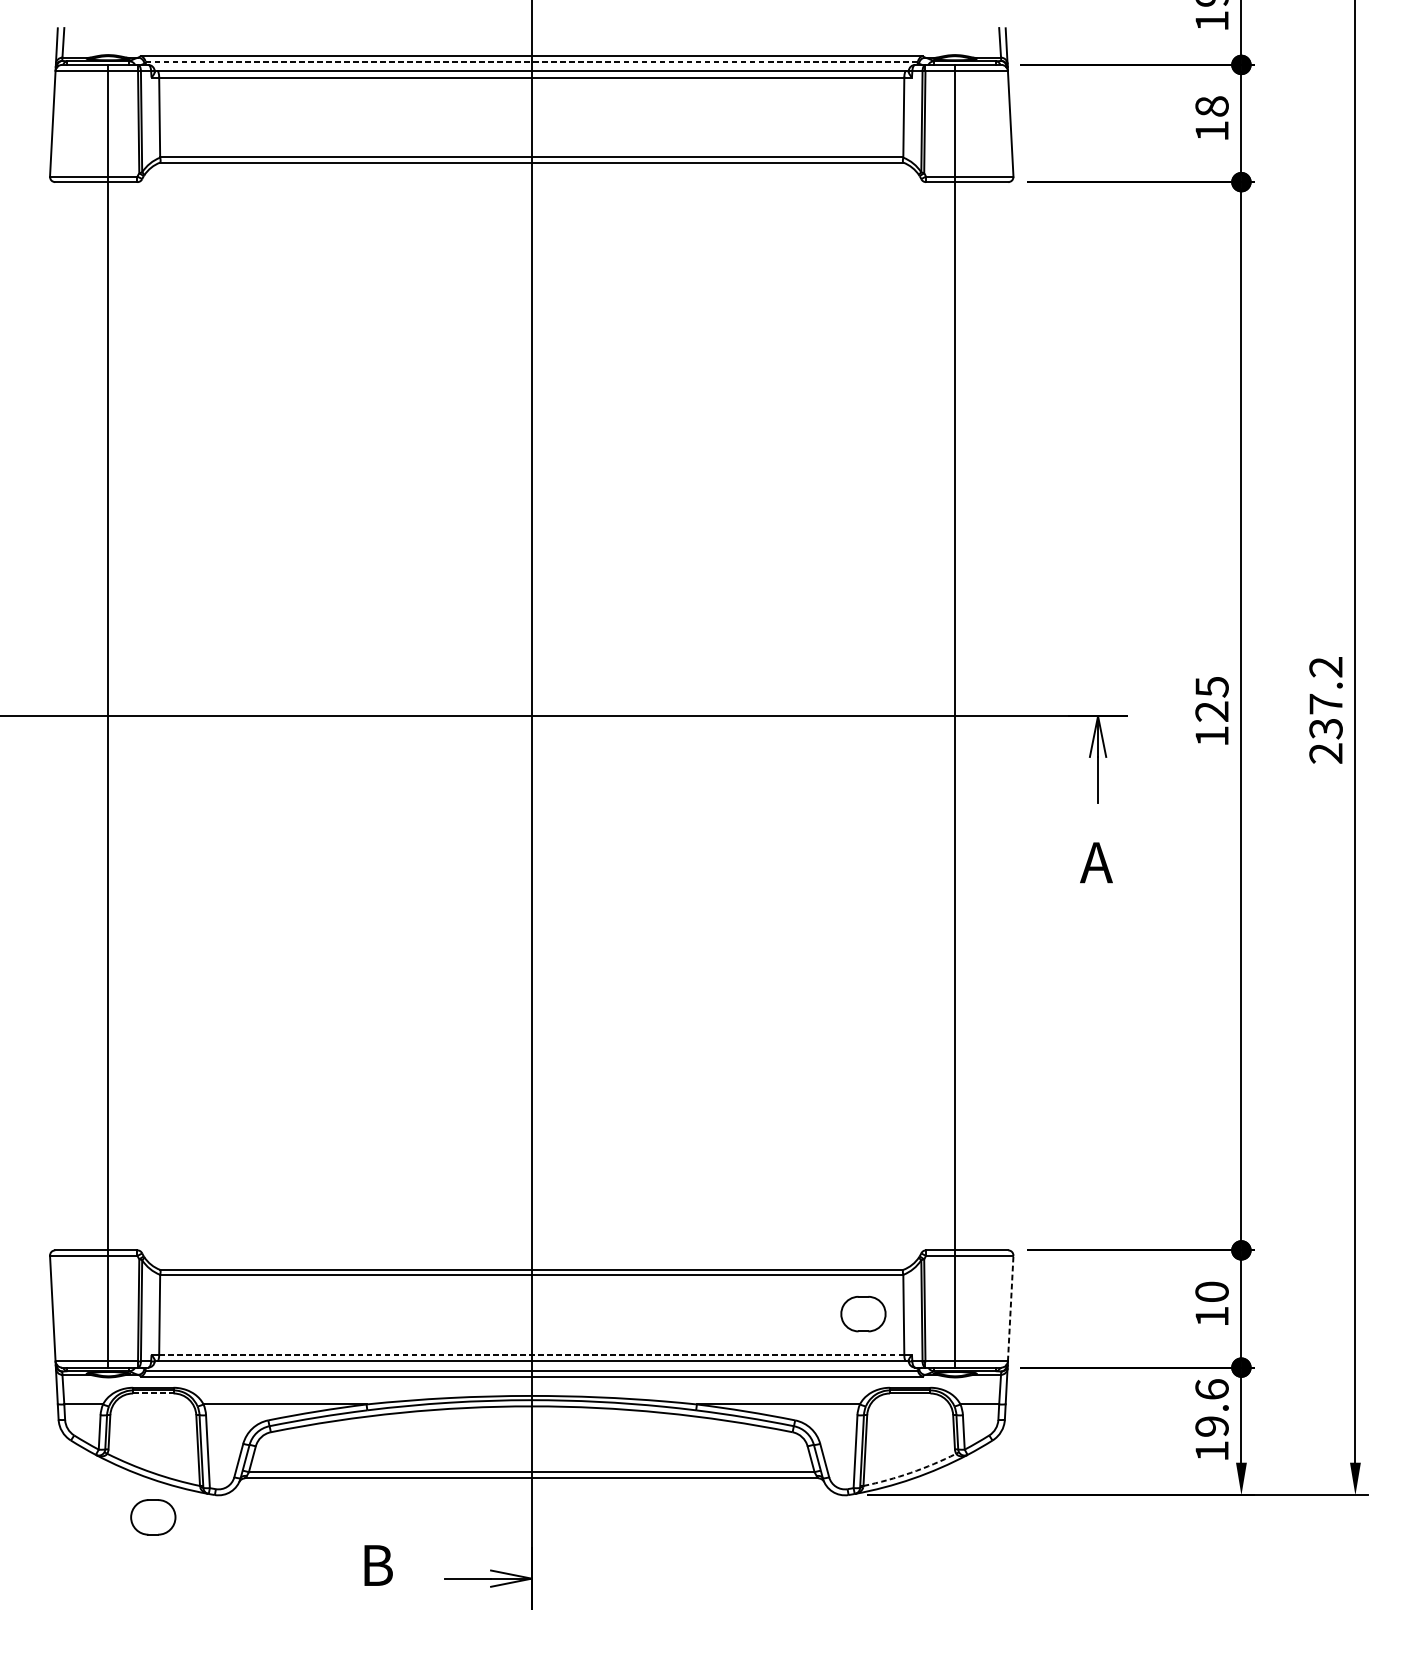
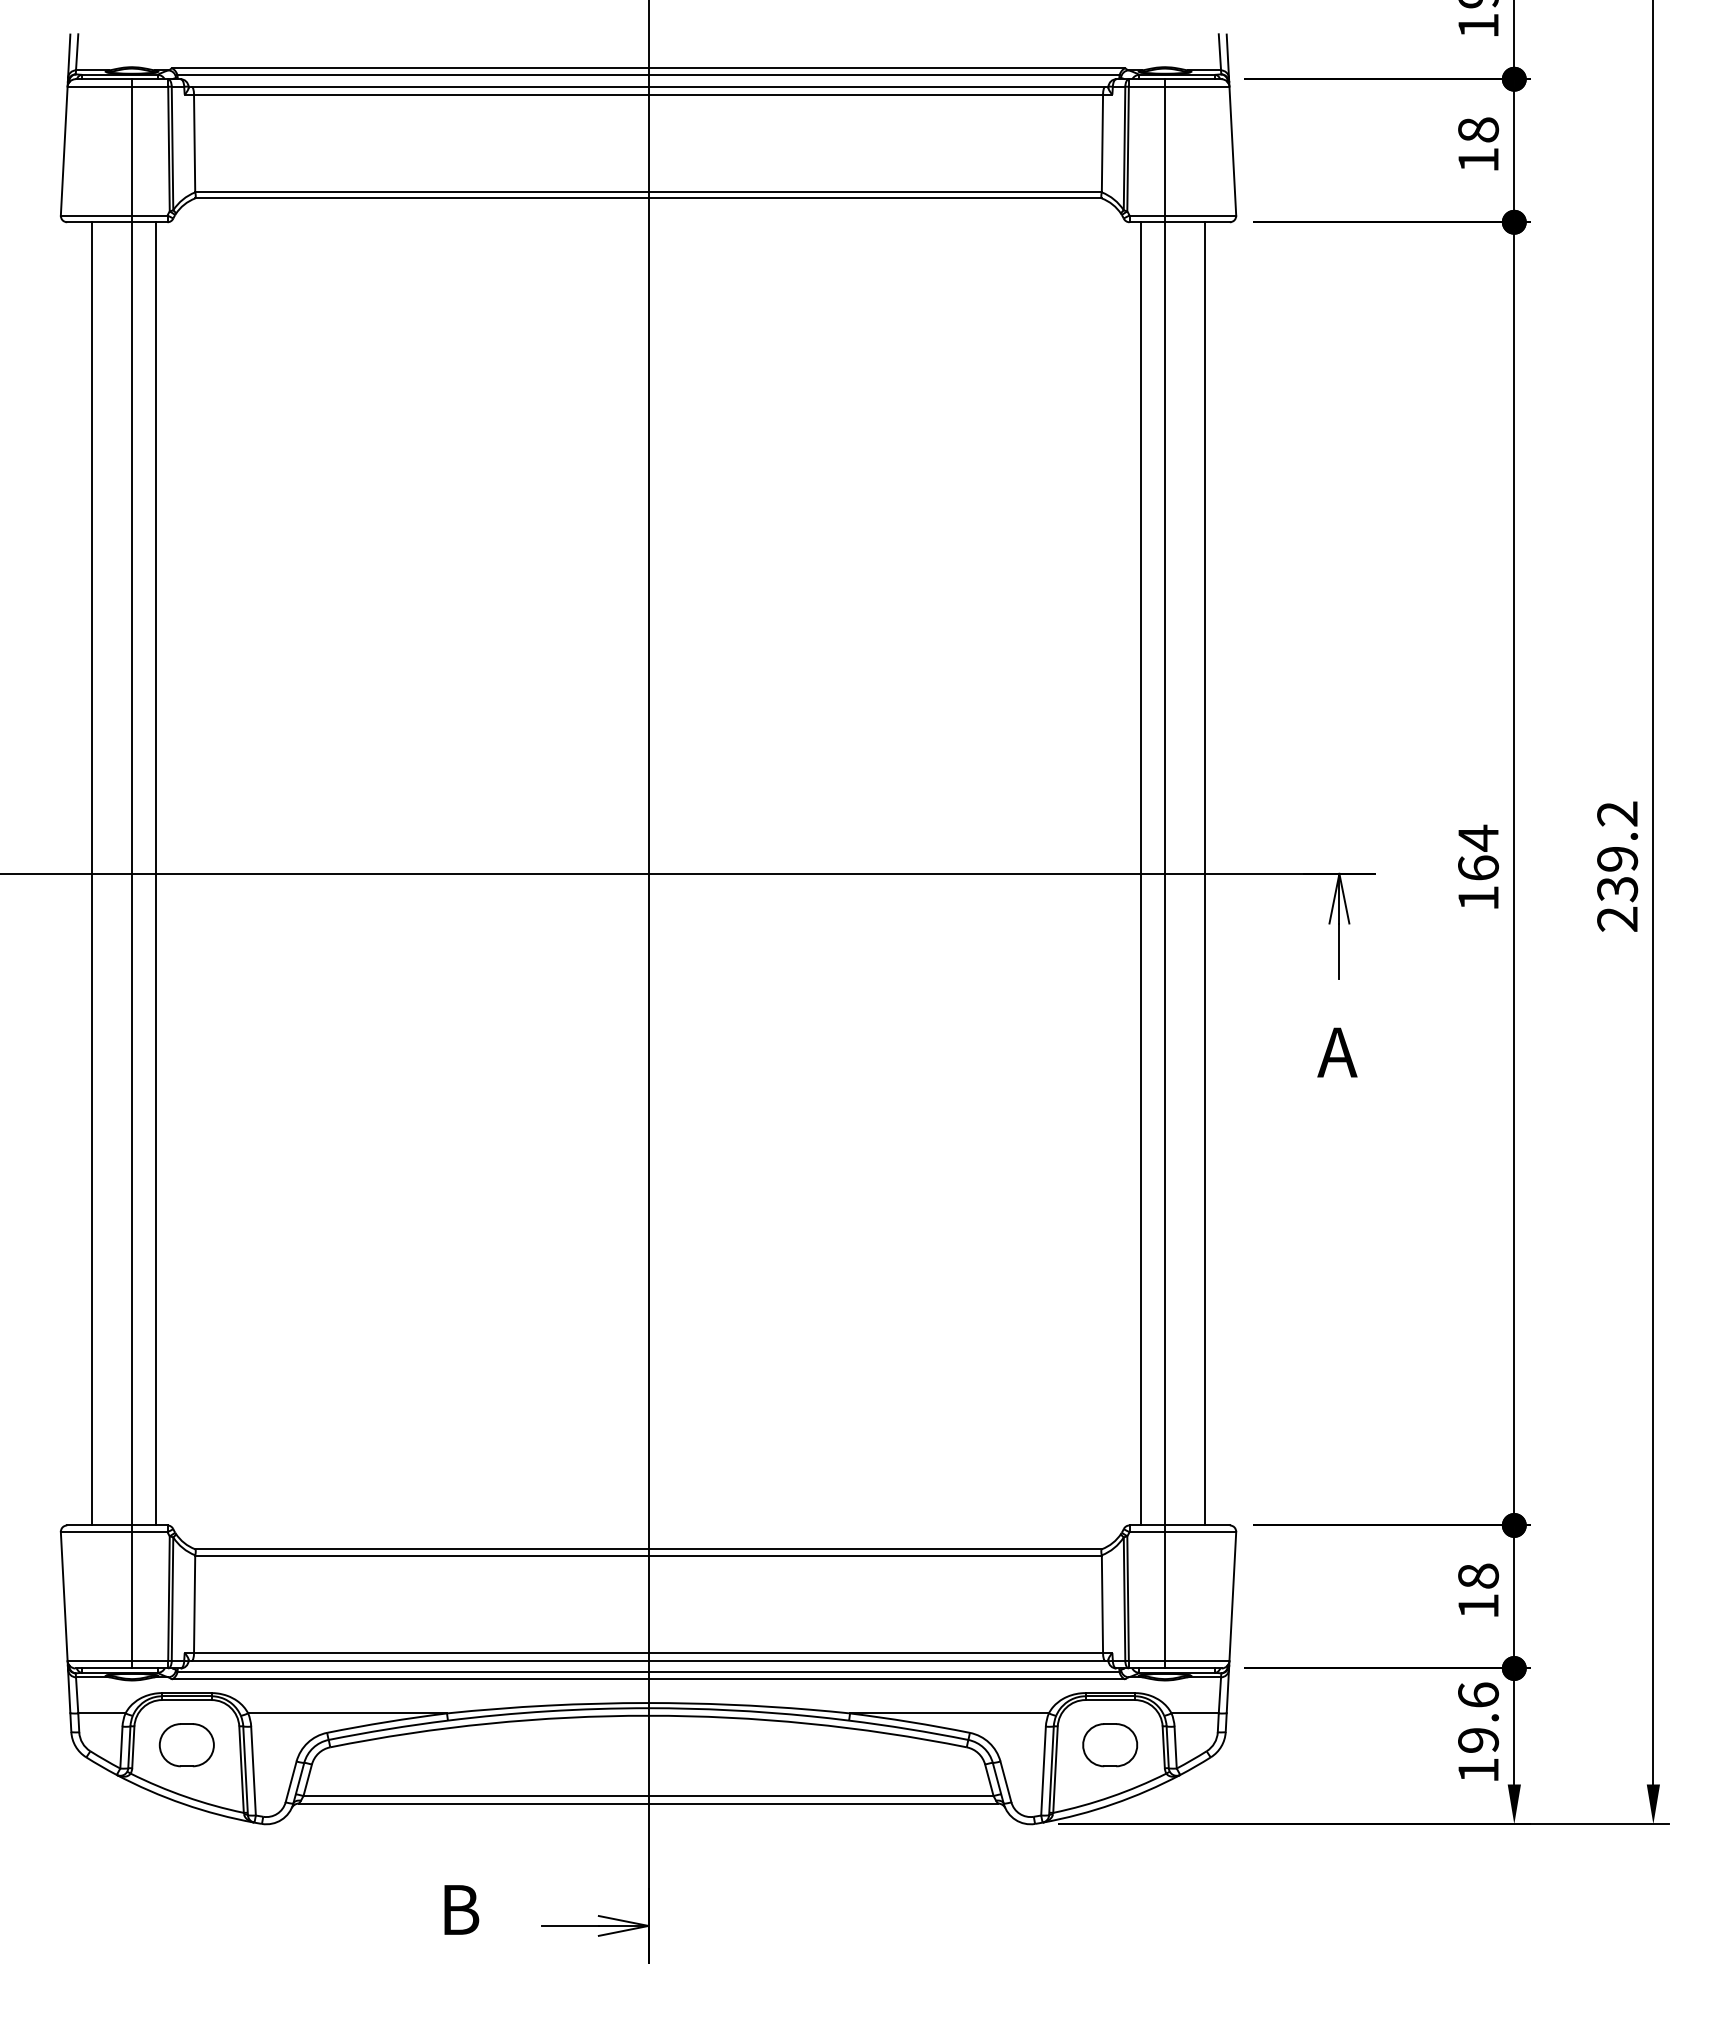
line: (532, 61) -> (649, 75), dashed -> solid
text: (1212, 698) -> (1478, 852), 125 -> 164
text: (1326, 703) -> (1617, 858), 237.2 -> 239.2
line: (75, 715) -> (92, 873), added
line: (127, 715) -> (155, 873), added
line: (935, 715) -> (1141, 873), added
line: (987, 715) -> (1204, 873), added
text: (1212, 1291) -> (1478, 1575), 10 -> 18
line: (1010, 1308) -> (1232, 1596), dashed -> solid
part: (863, 1314) -> (1110, 1745), moved
line: (531, 1355) -> (648, 1653), dashed -> solid
line: (153, 1393) -> (186, 1700), dashed -> solid
arc: (911, 1472) -> (1111, 1796), dashed -> solid
part: (153, 1517) -> (186, 1745), moved

